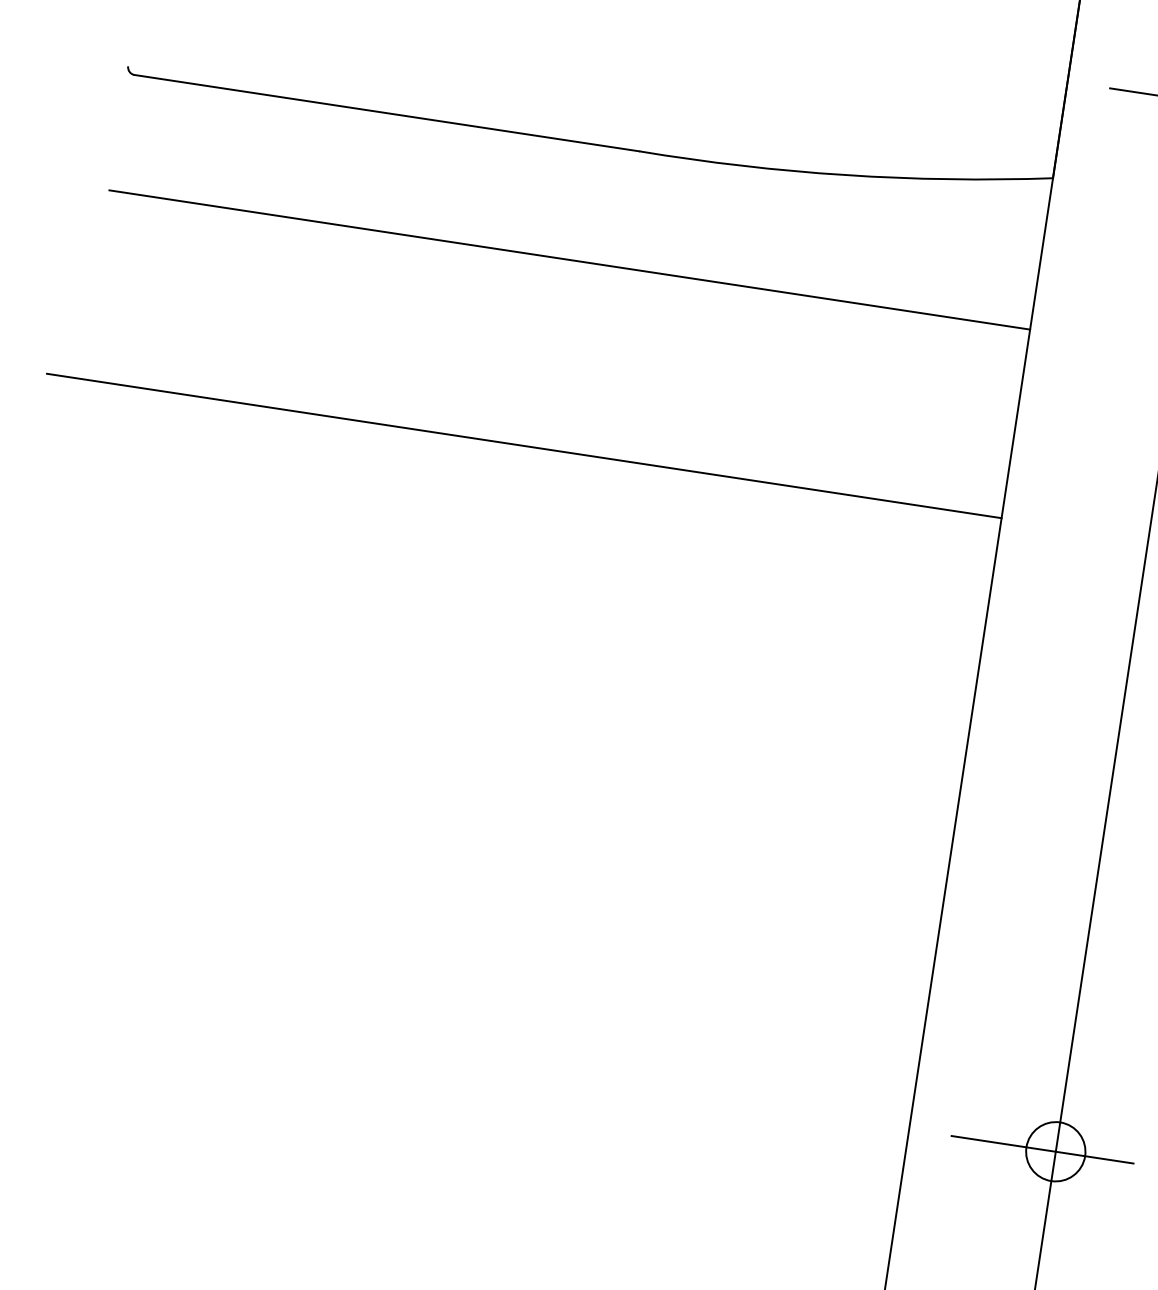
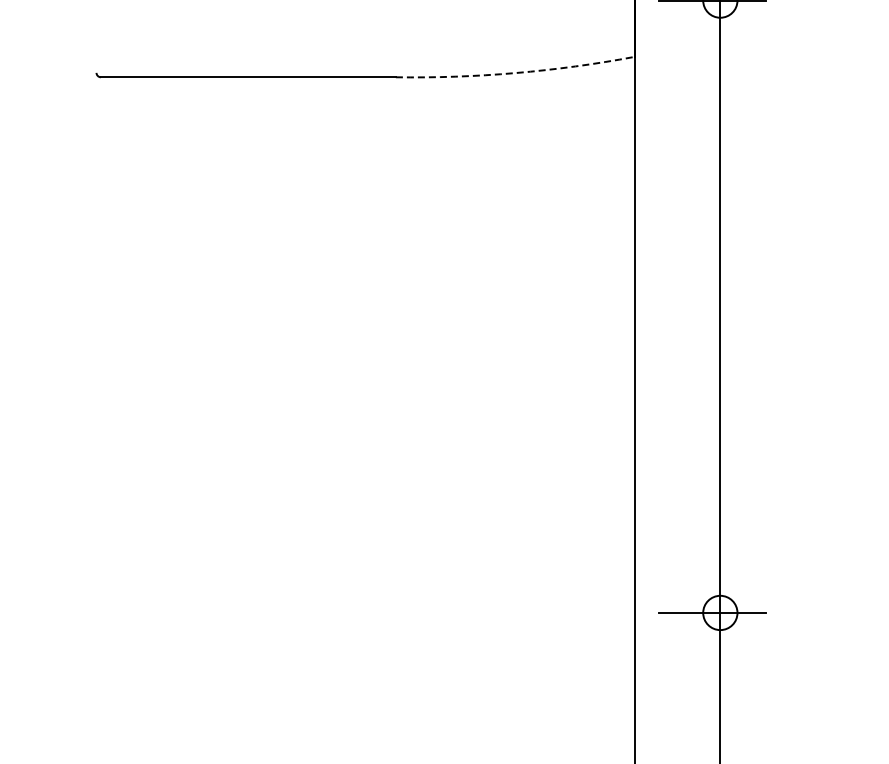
arc: (844, 175) -> (515, 73), solid -> dashed
line: (569, 260) -> (365, 145), removed
line: (524, 445) -> (355, 255), removed

